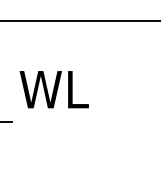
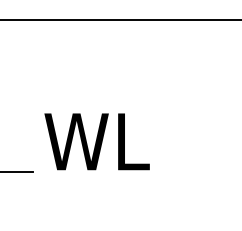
text: (53, 89) -> (95, 141), moved

